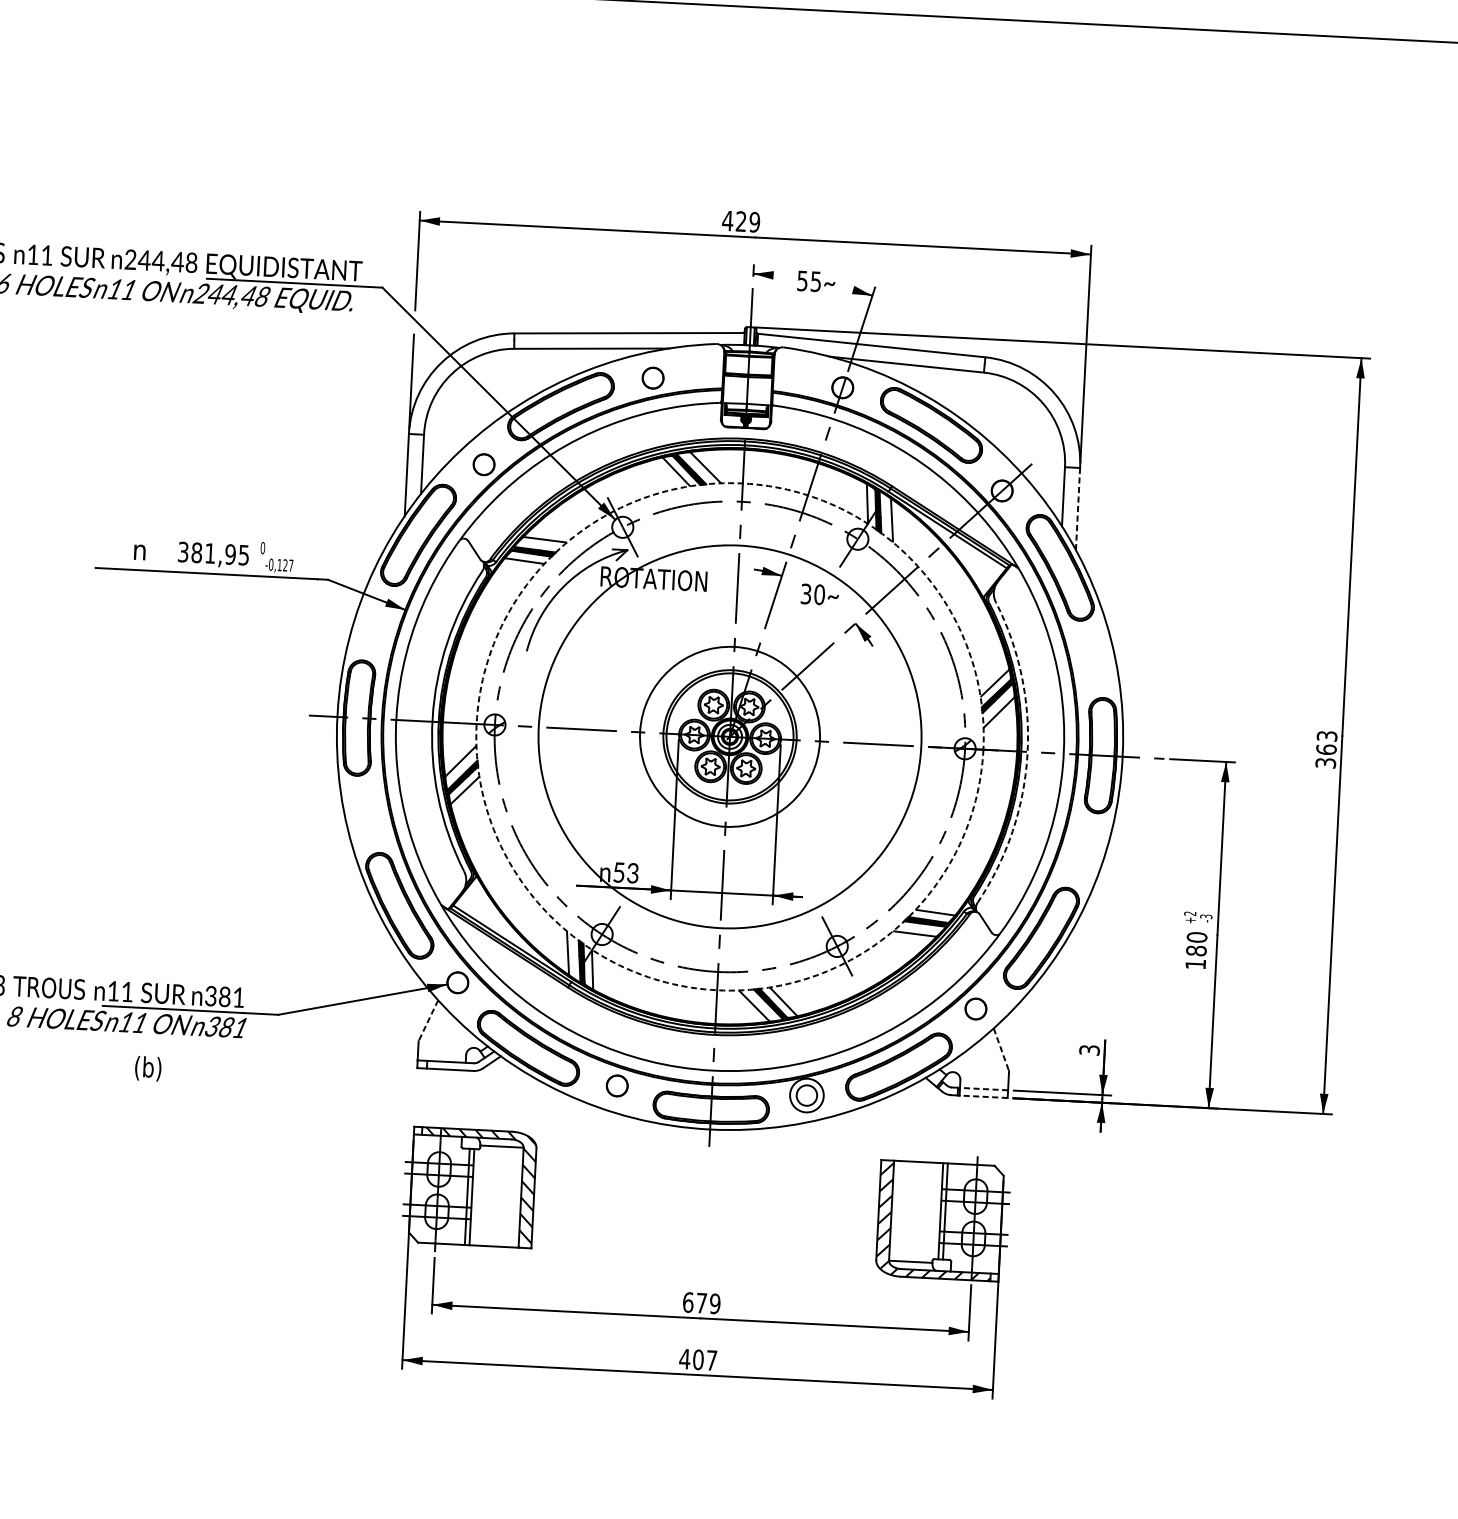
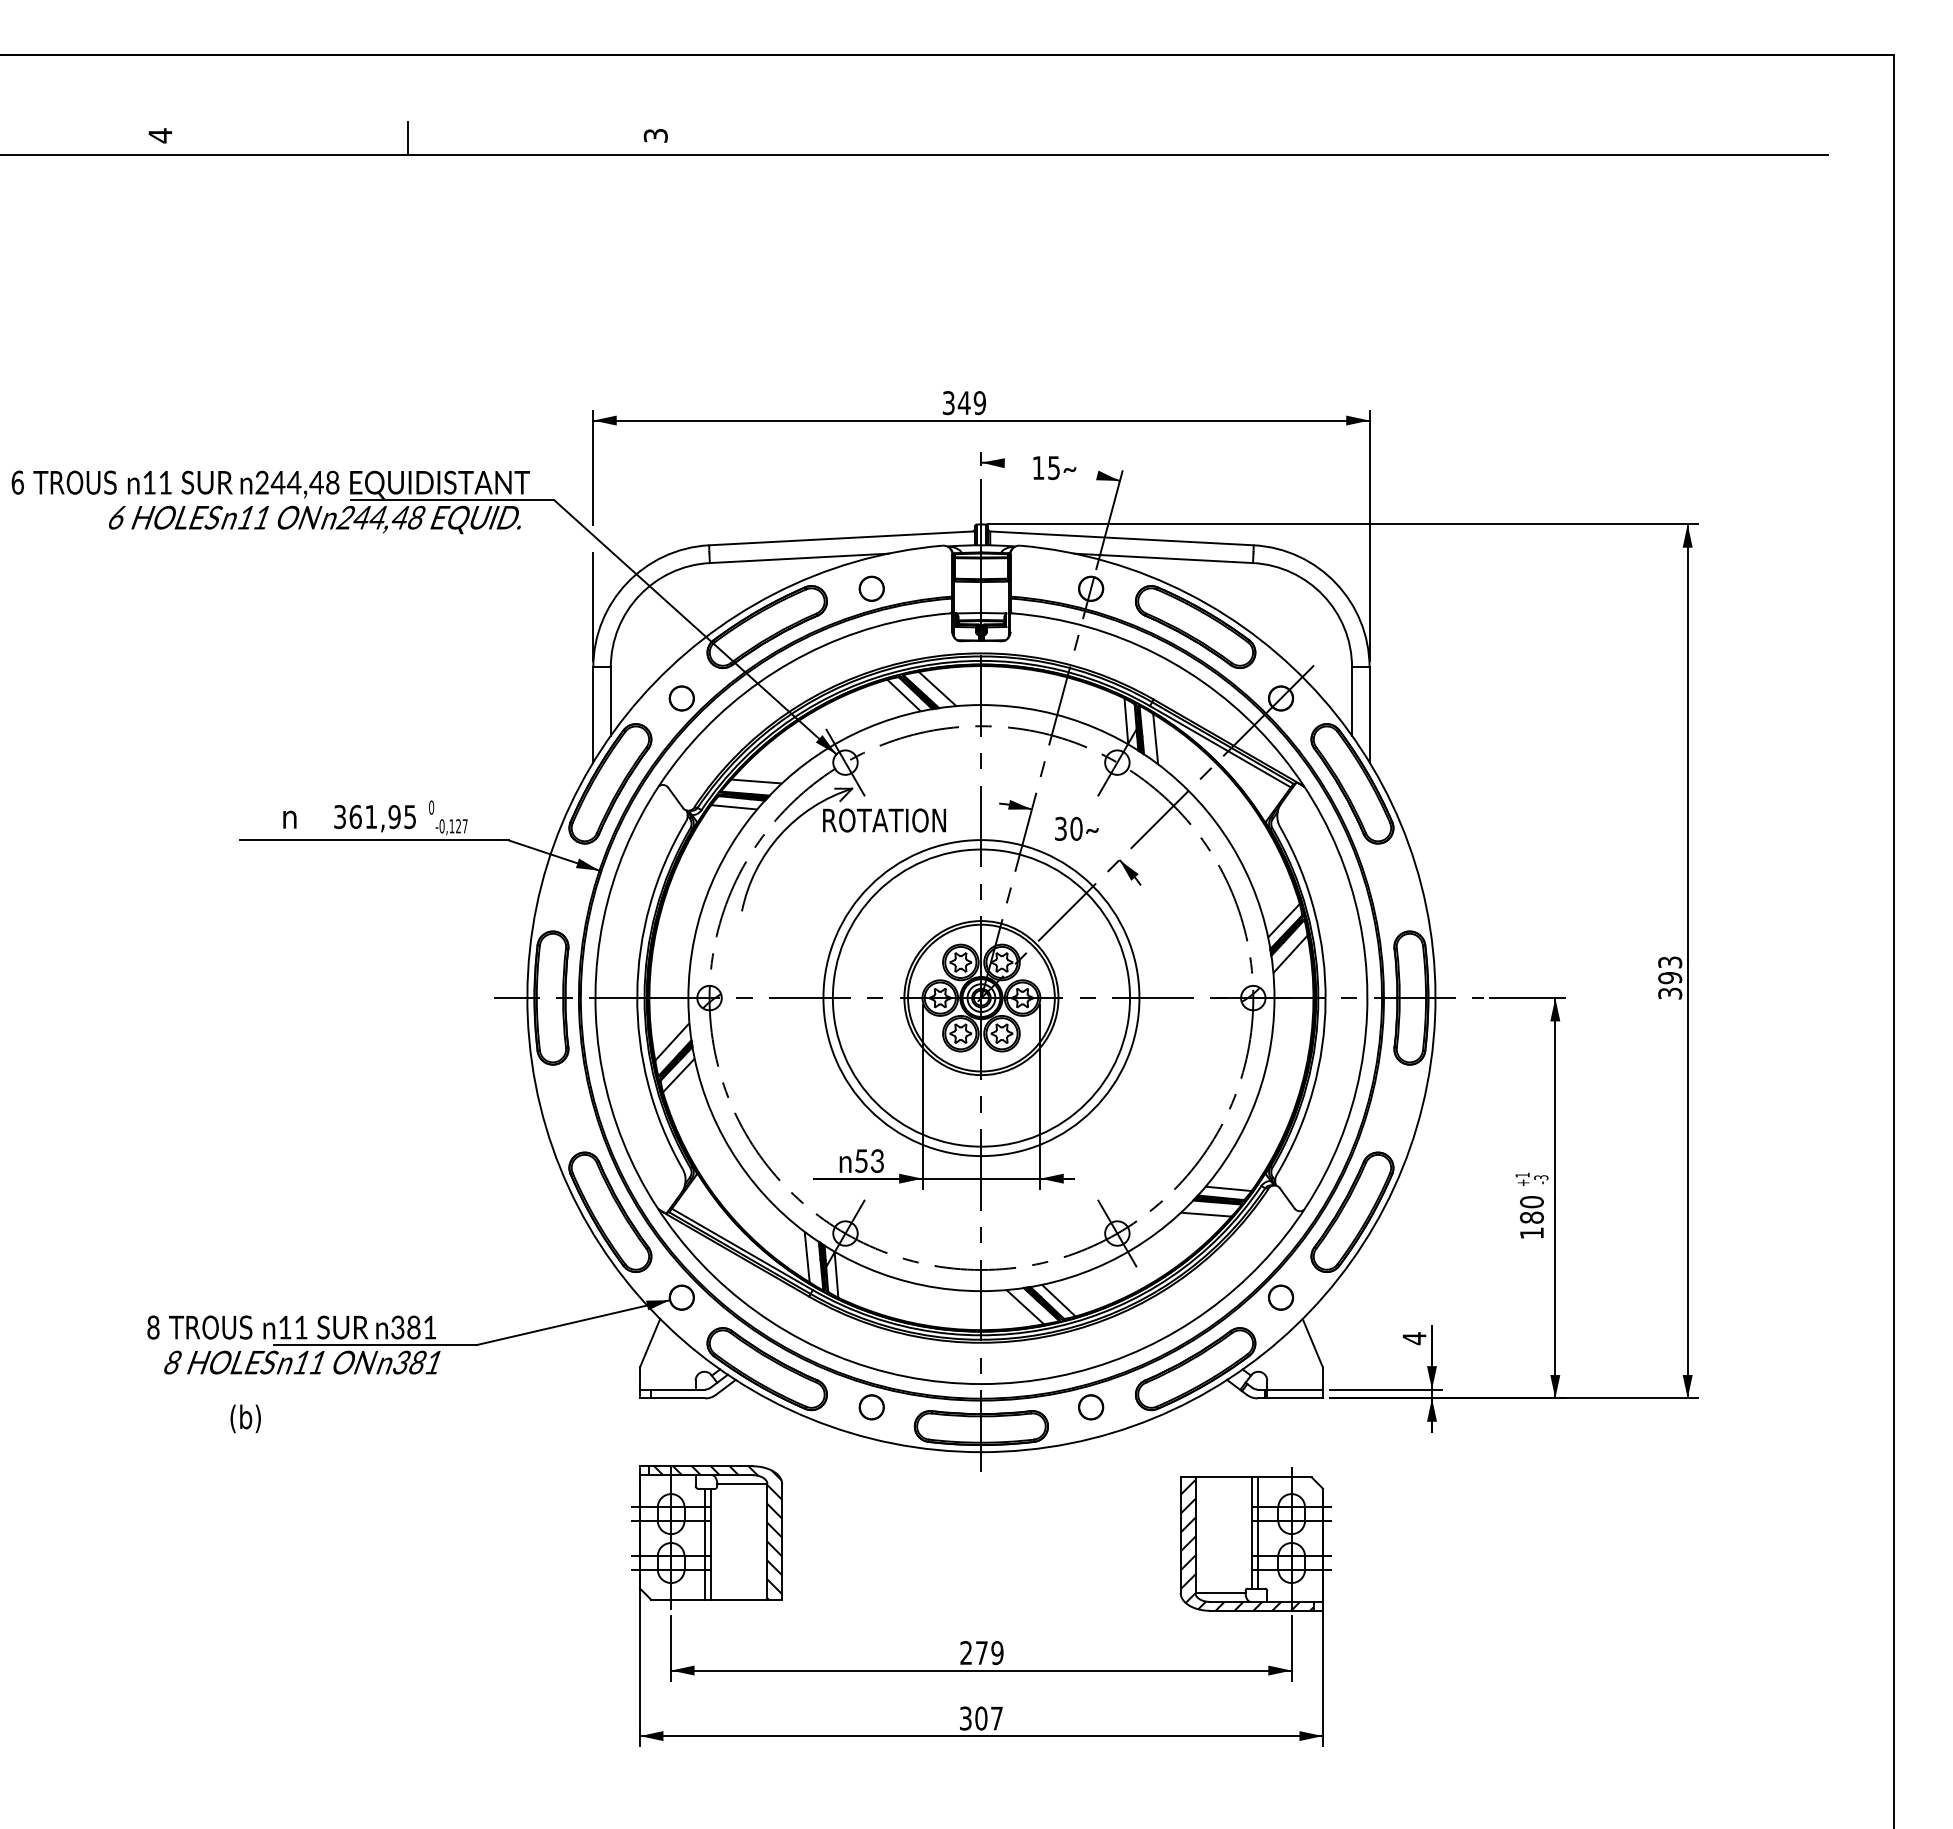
text: (734, 221) -> (956, 403), 429 -> 349
text: (802, 281) -> (1038, 468), 55 -> 15
line: (1077, 509) -> (1369, 715), dashed -> solid
text: (196, 552) -> (355, 816), 381,95 -> 361,95
circle: (730, 736) -> (981, 997), size x1.43
circle: (730, 737) -> (981, 998), dashed -> solid
circle: (730, 737) -> (981, 998), size x0.71
text: (1326, 749) -> (1670, 977), 363 -> 393
arc: (1027, 754) -> (1325, 1001), dashed -> solid
text: (1190, 913) -> (1522, 1175), +2 -> +1
line: (427, 1021) -> (649, 1343), dashed -> solid
line: (1001, 1050) -> (1312, 1343), dashed -> solid
text: (1089, 1050) -> (1414, 1338), 3 -> 4
text: (148, 1068) -> (245, 1418), moved
line: (984, 1089) -> (1295, 1389), dashed -> solid
circle: (806, 1095) -> (1090, 1407), size x0.62
line: (984, 1096) -> (1295, 1398), dashed -> solid
text: (688, 1302) -> (966, 1653), 679 -> 279
text: (684, 1359) -> (965, 1718), 407 -> 307

